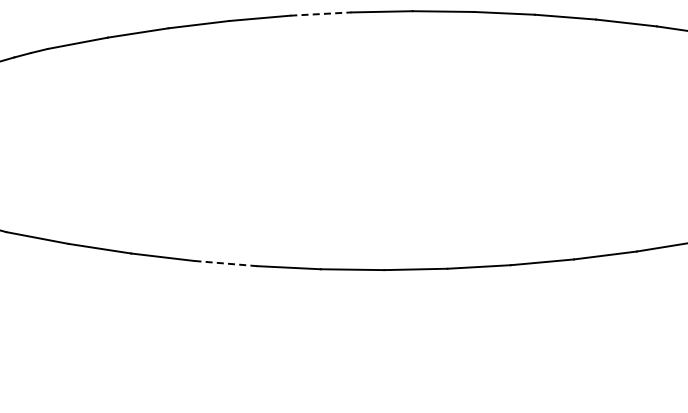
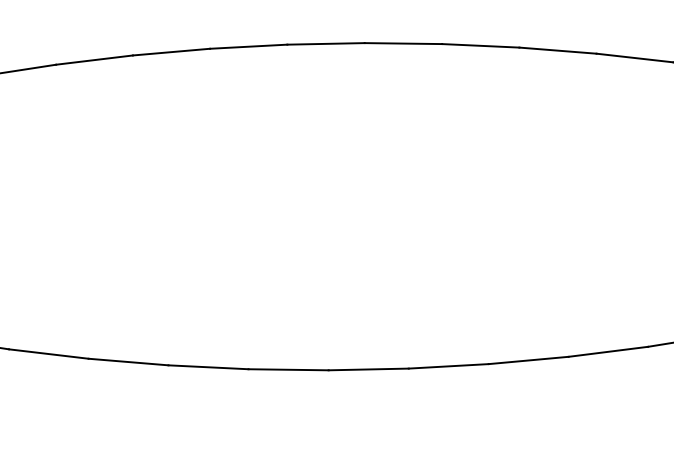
line: (320, 14) -> (248, 47), dashed -> solid
line: (225, 263) -> (128, 361), dashed -> solid

